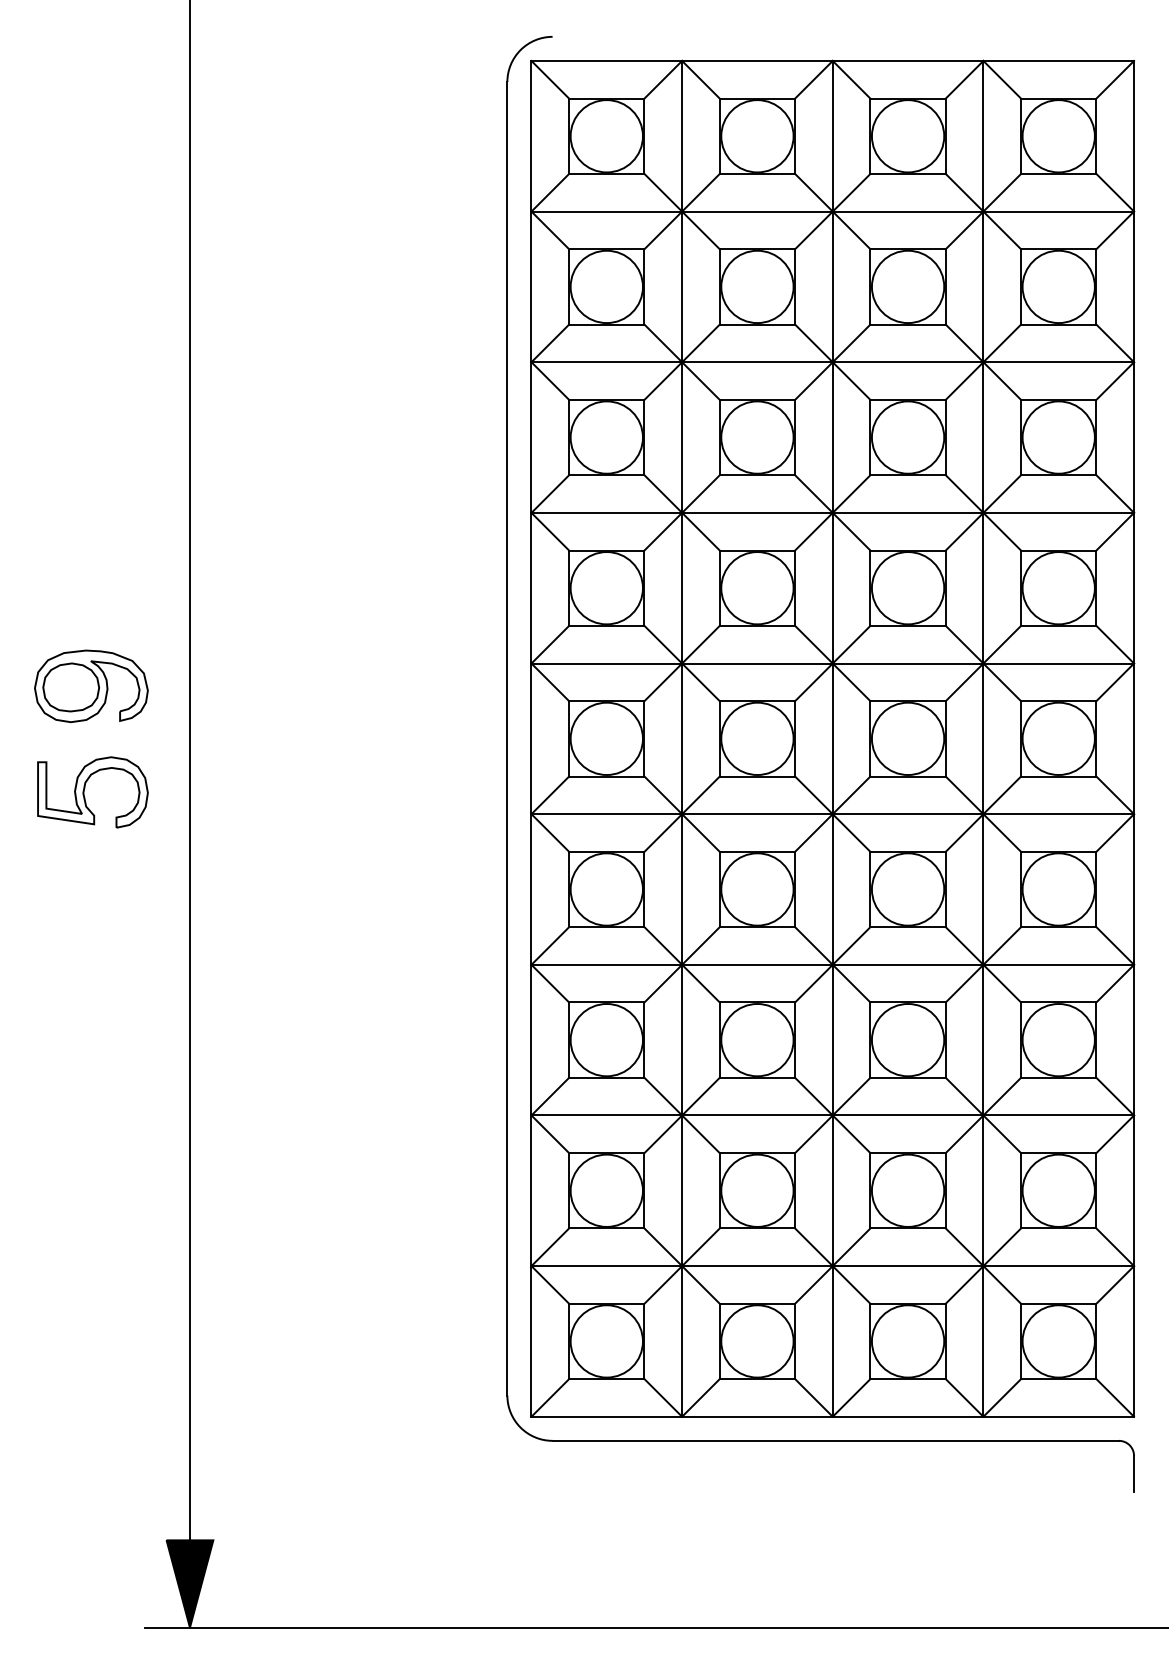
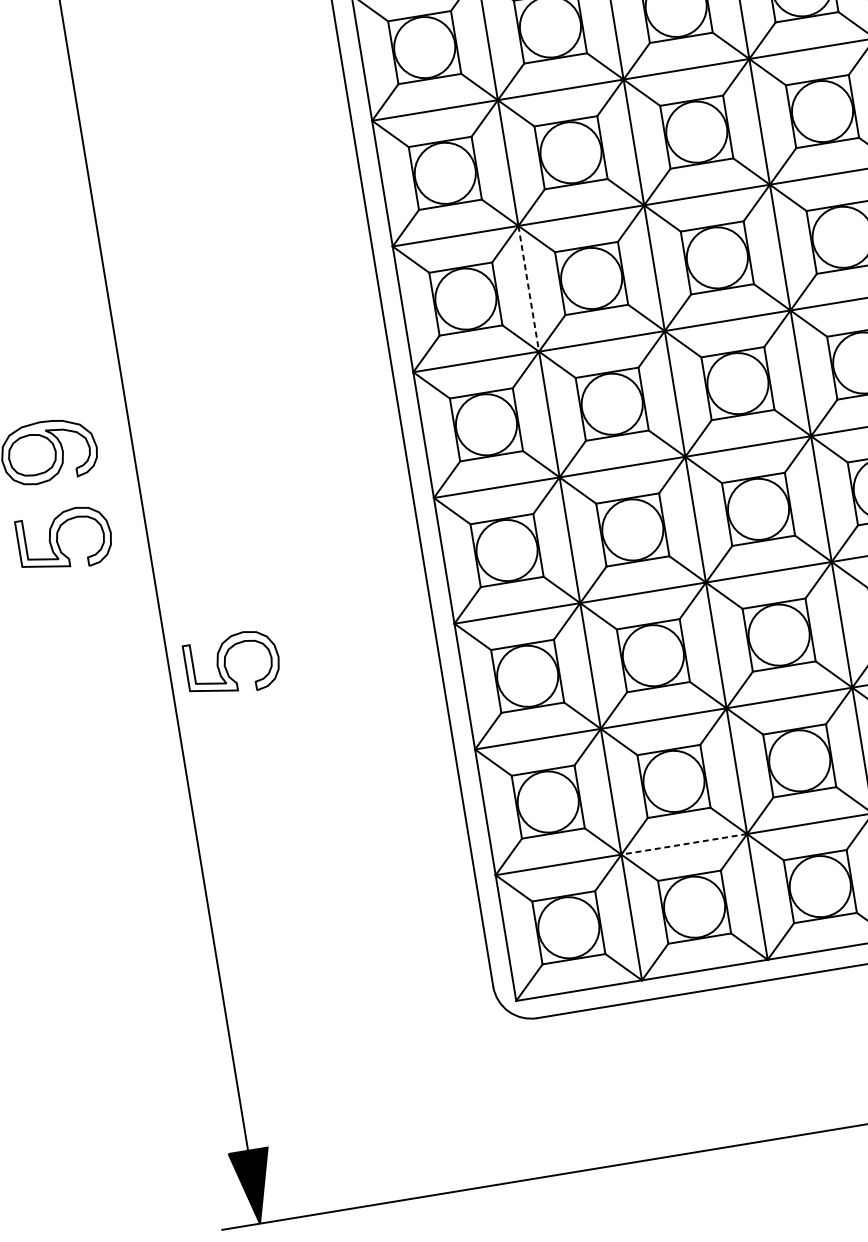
line: (682, 588) -> (529, 288), solid -> dashed
part: (256, 969) -> (225, 665), added
line: (756, 1266) -> (683, 844), solid -> dashed

